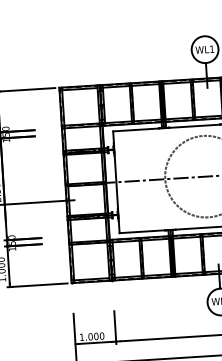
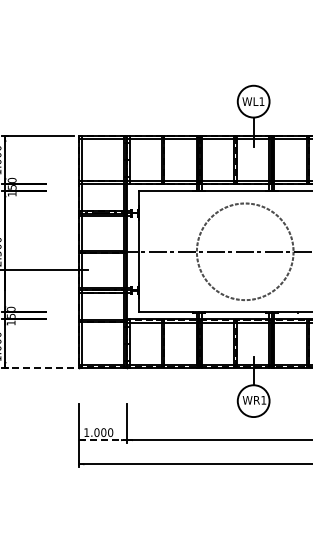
line: (38, 285) -> (39, 367), solid -> dashed
line: (96, 343) -> (103, 440), solid -> dashed

